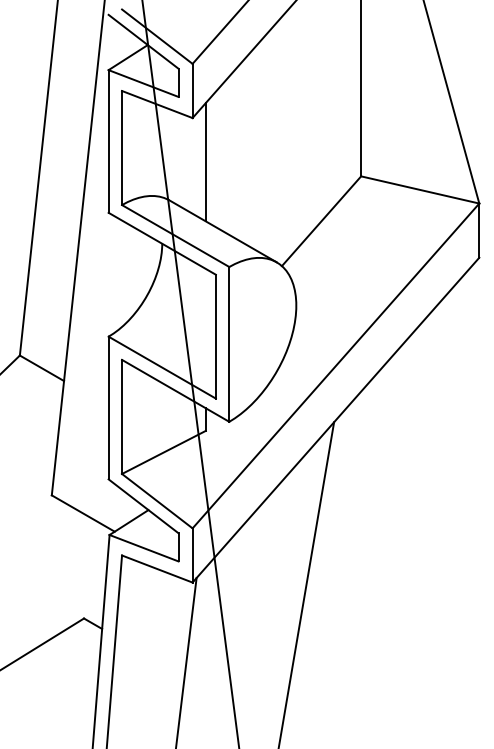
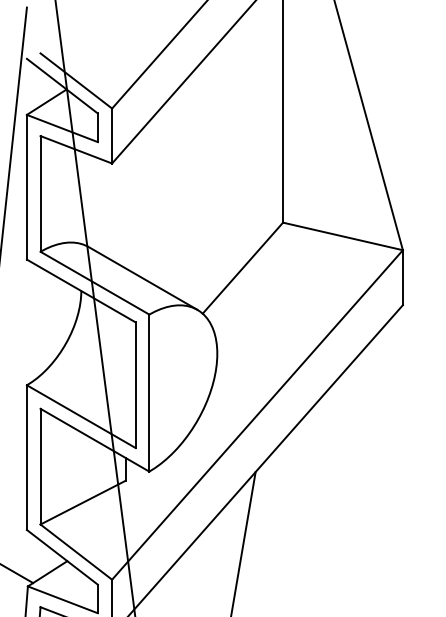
line: (205, 162) -> (125, 208), removed

